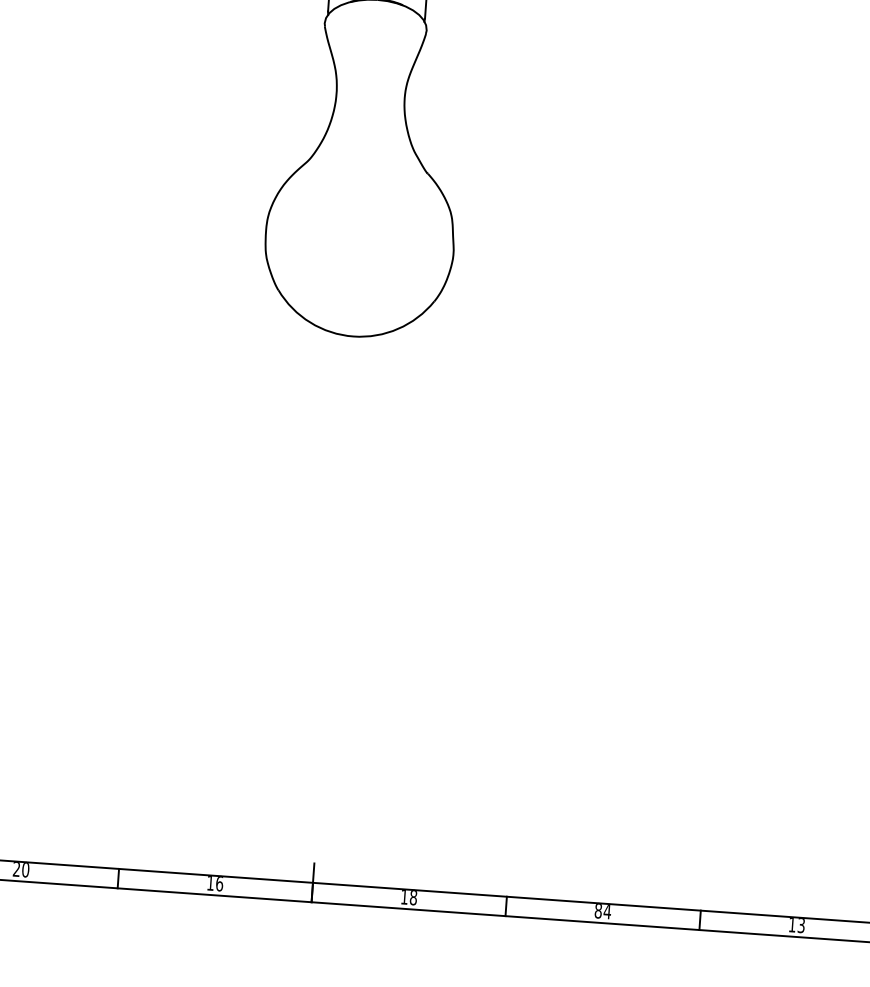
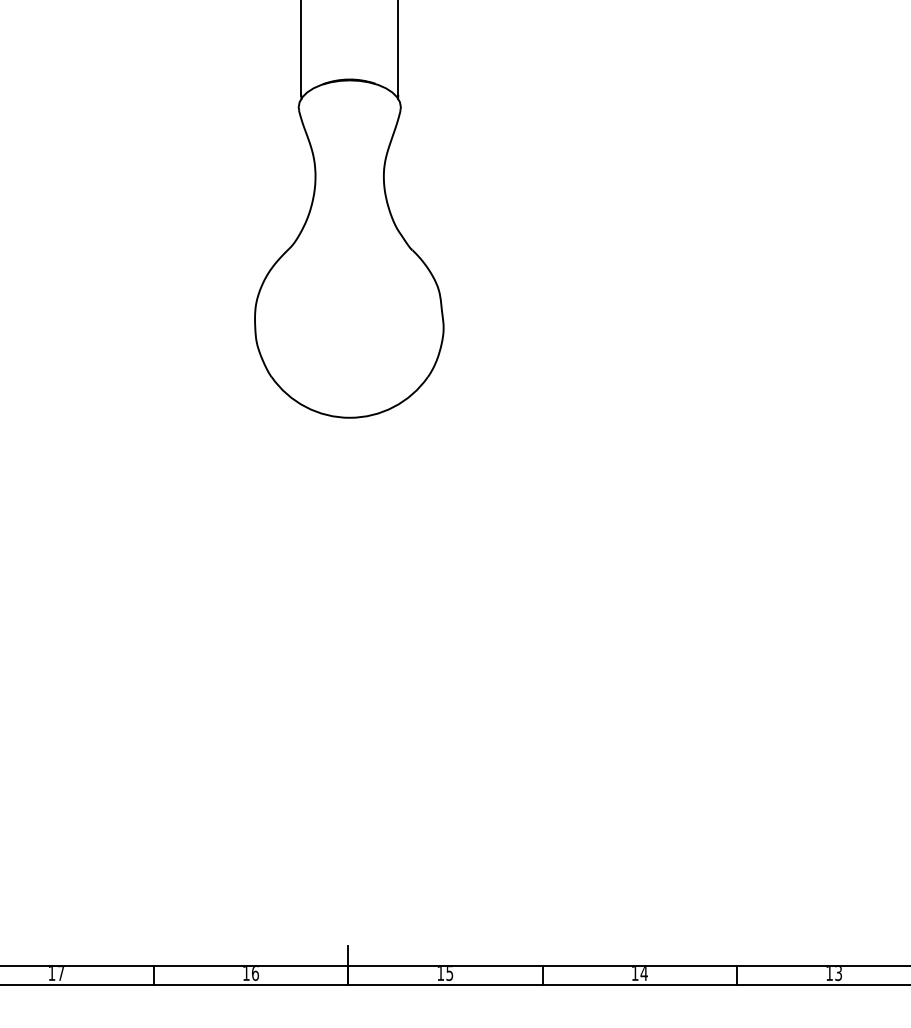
text: (21, 869) -> (56, 973), 20 -> 17
text: (413, 897) -> (449, 973), 18 -> 15
text: (597, 912) -> (634, 974), 84 -> 14

